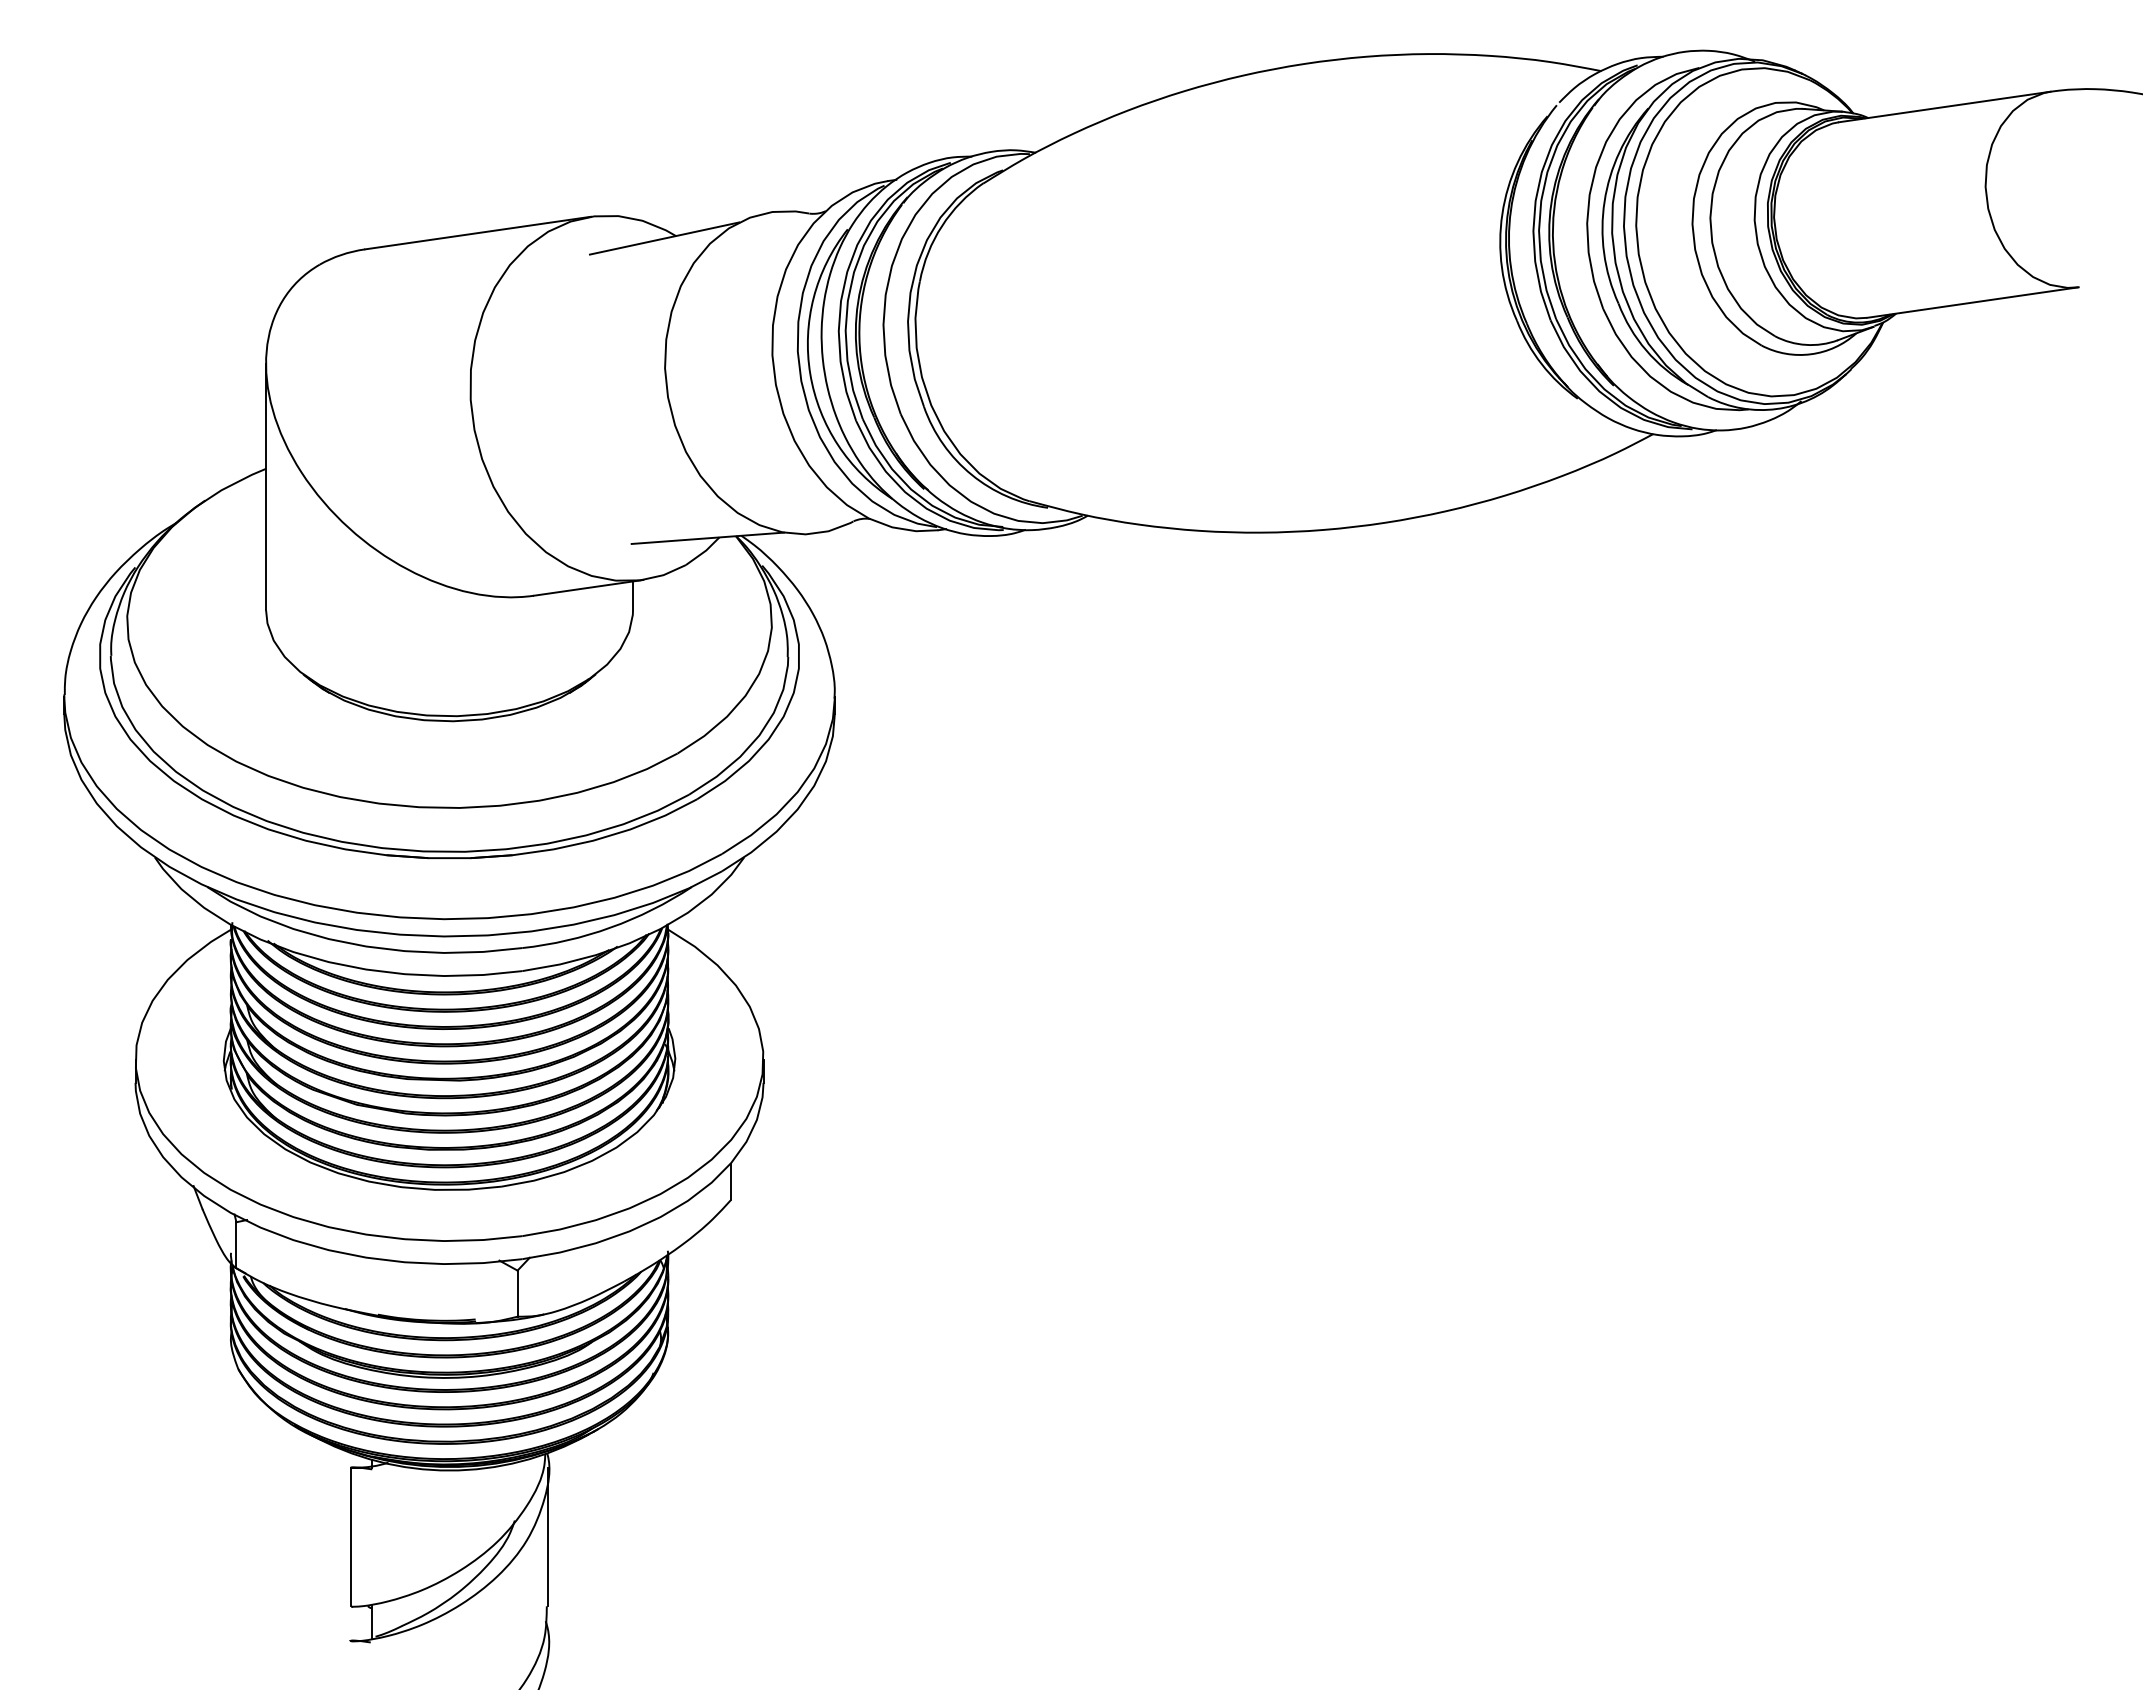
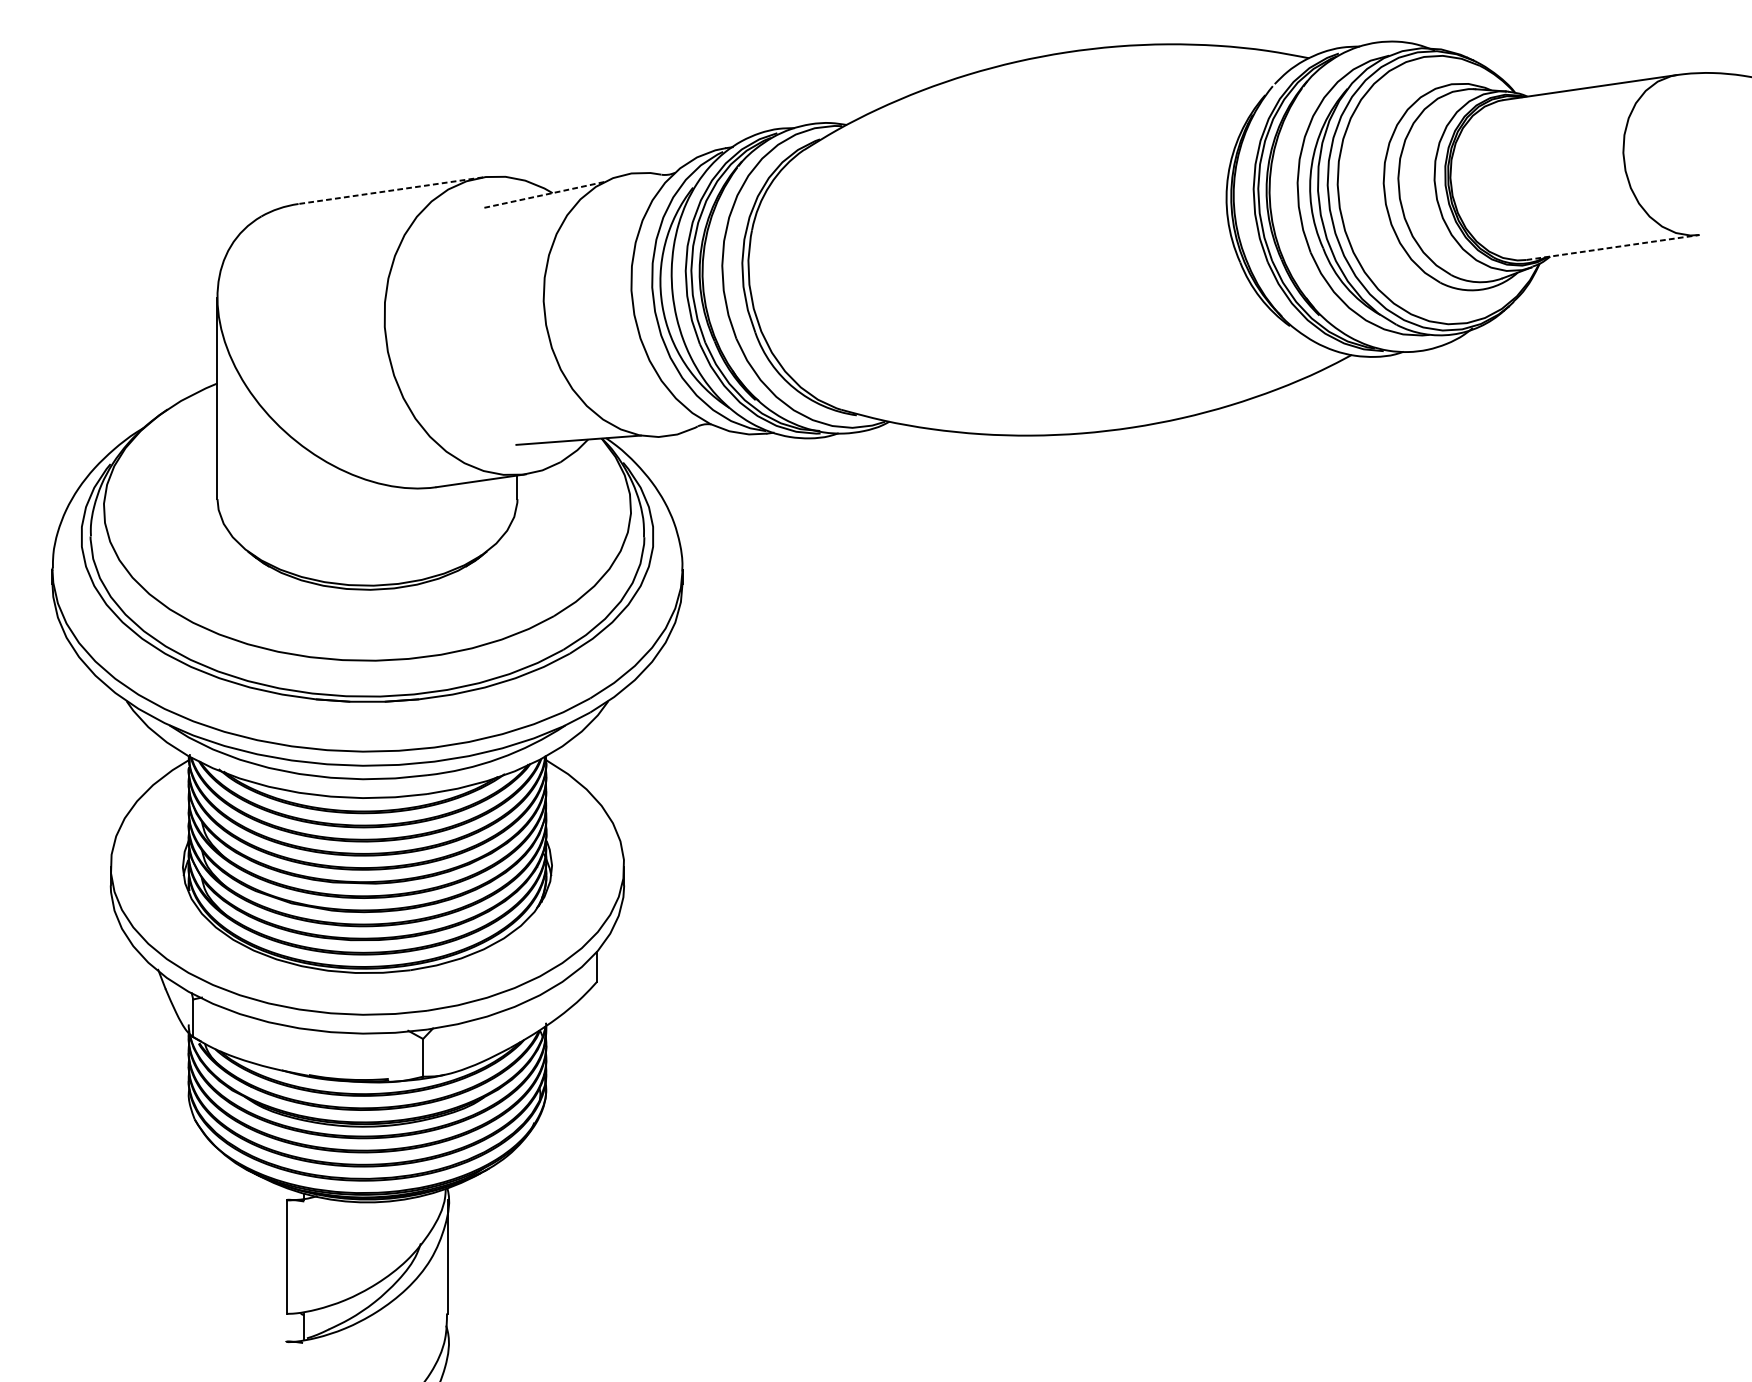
line: (477, 233) -> (390, 191), solid -> dashed
line: (664, 238) -> (543, 195), solid -> dashed
line: (1972, 302) -> (1612, 247), solid -> dashed

